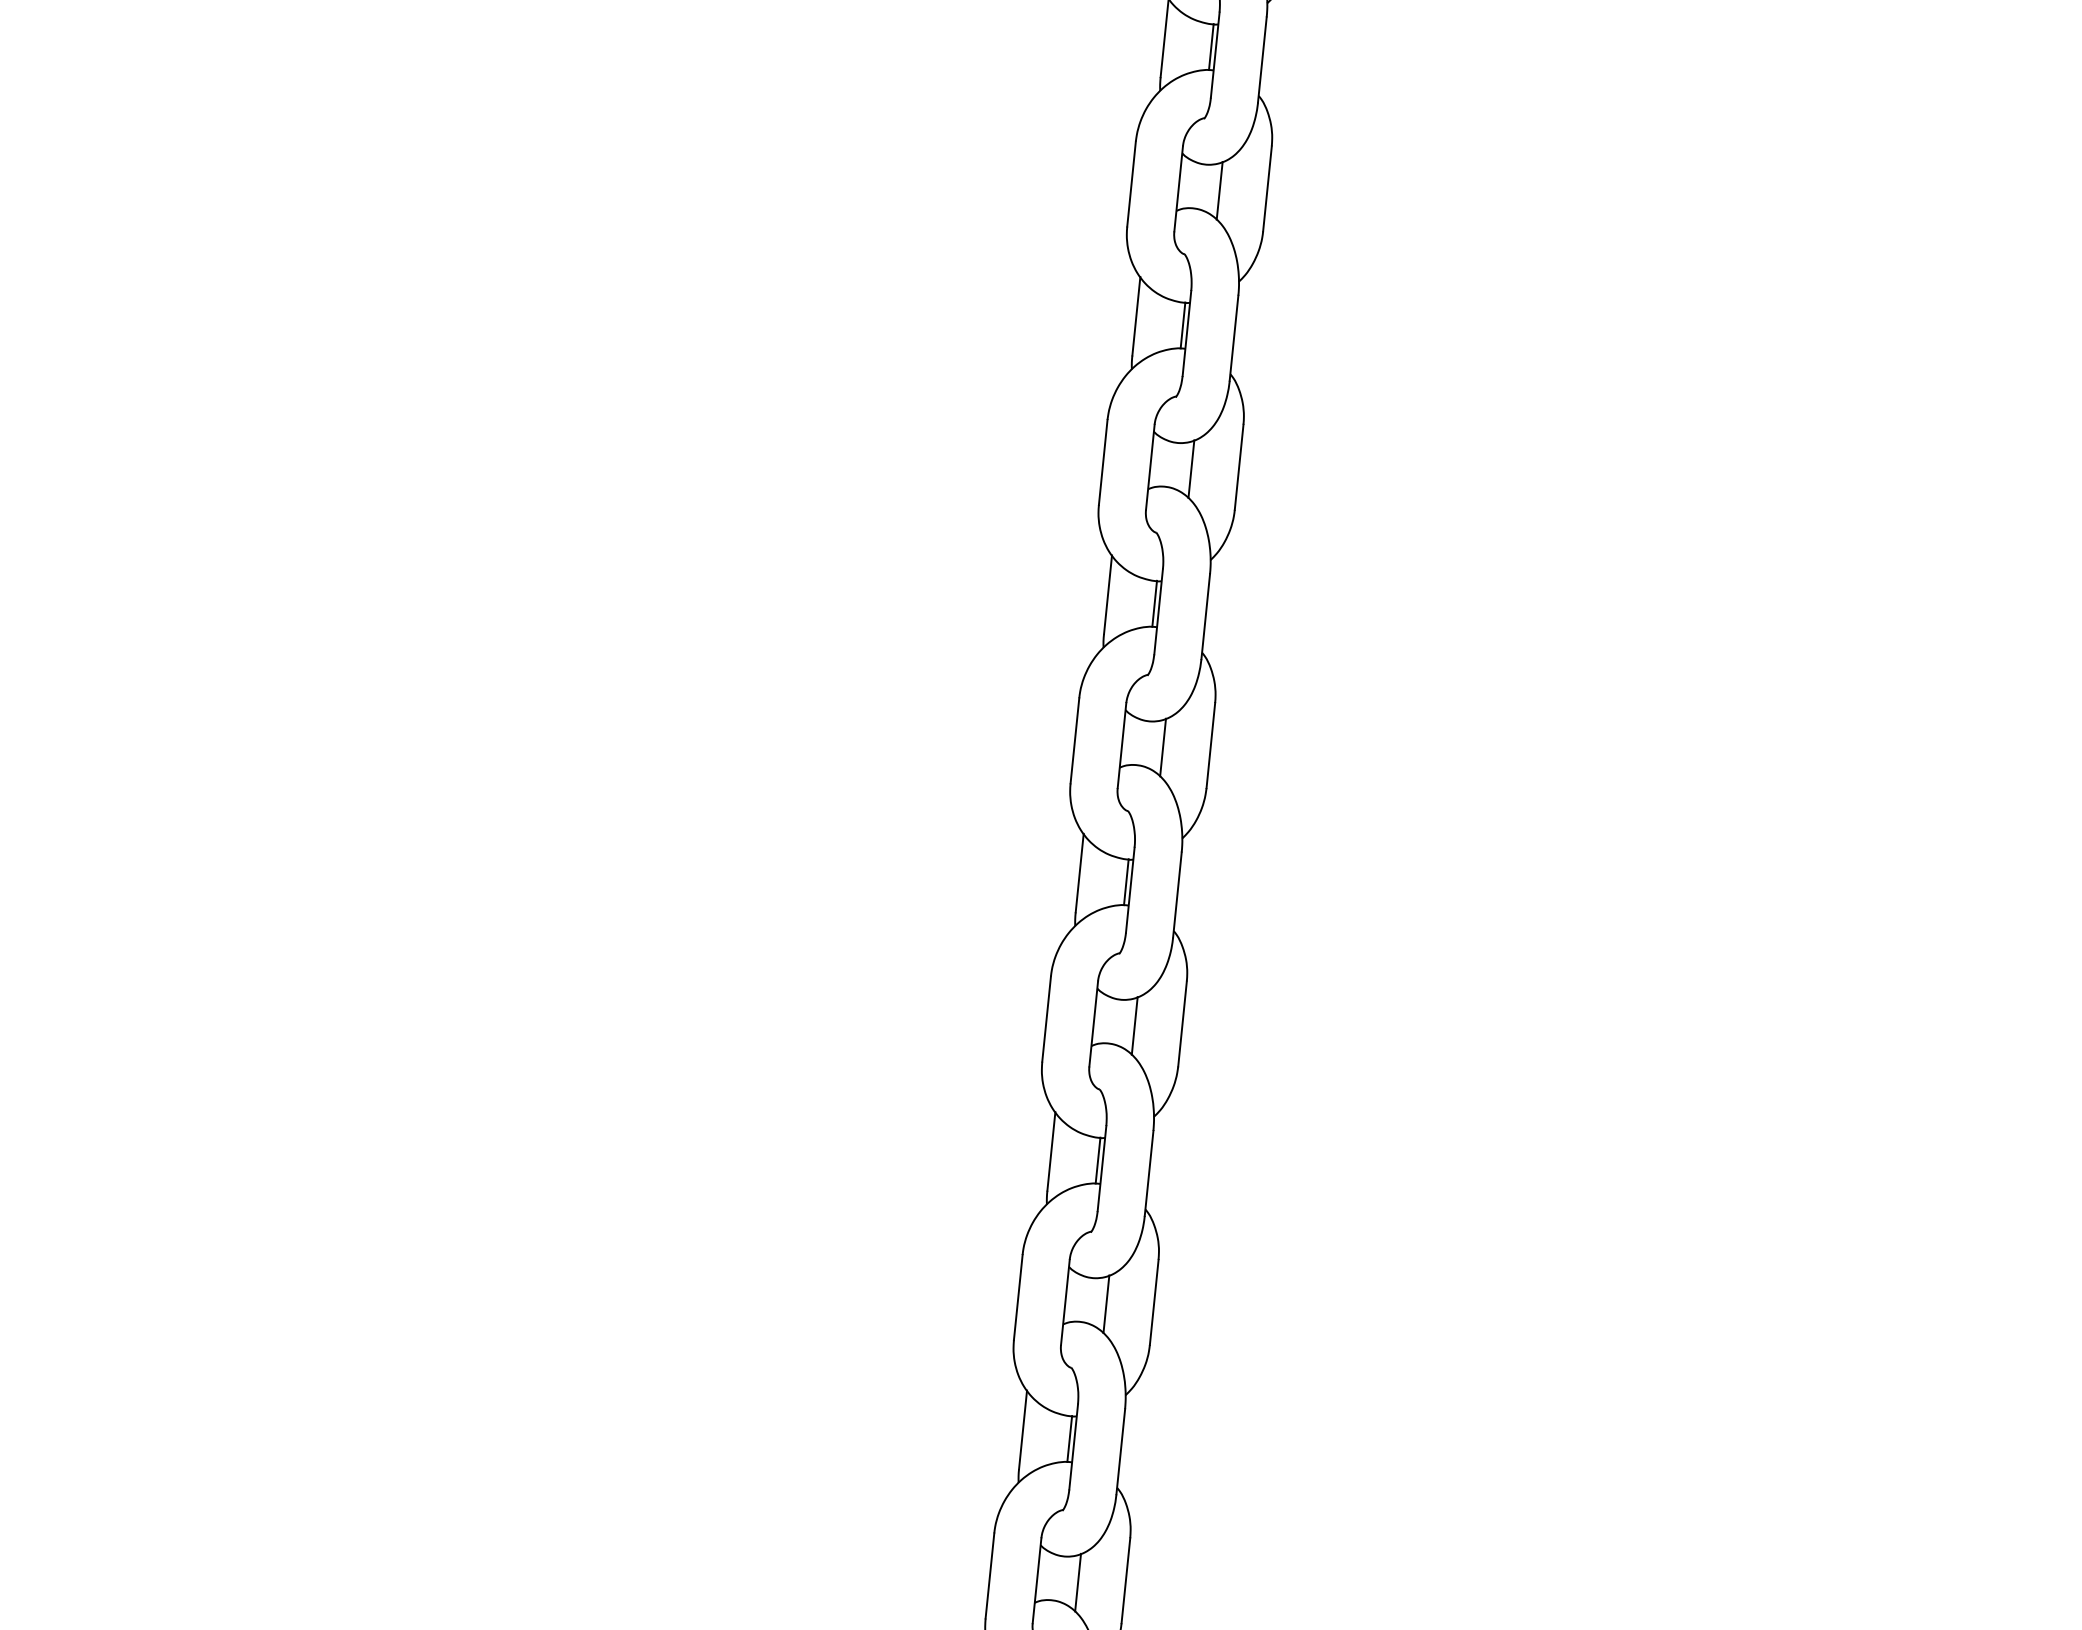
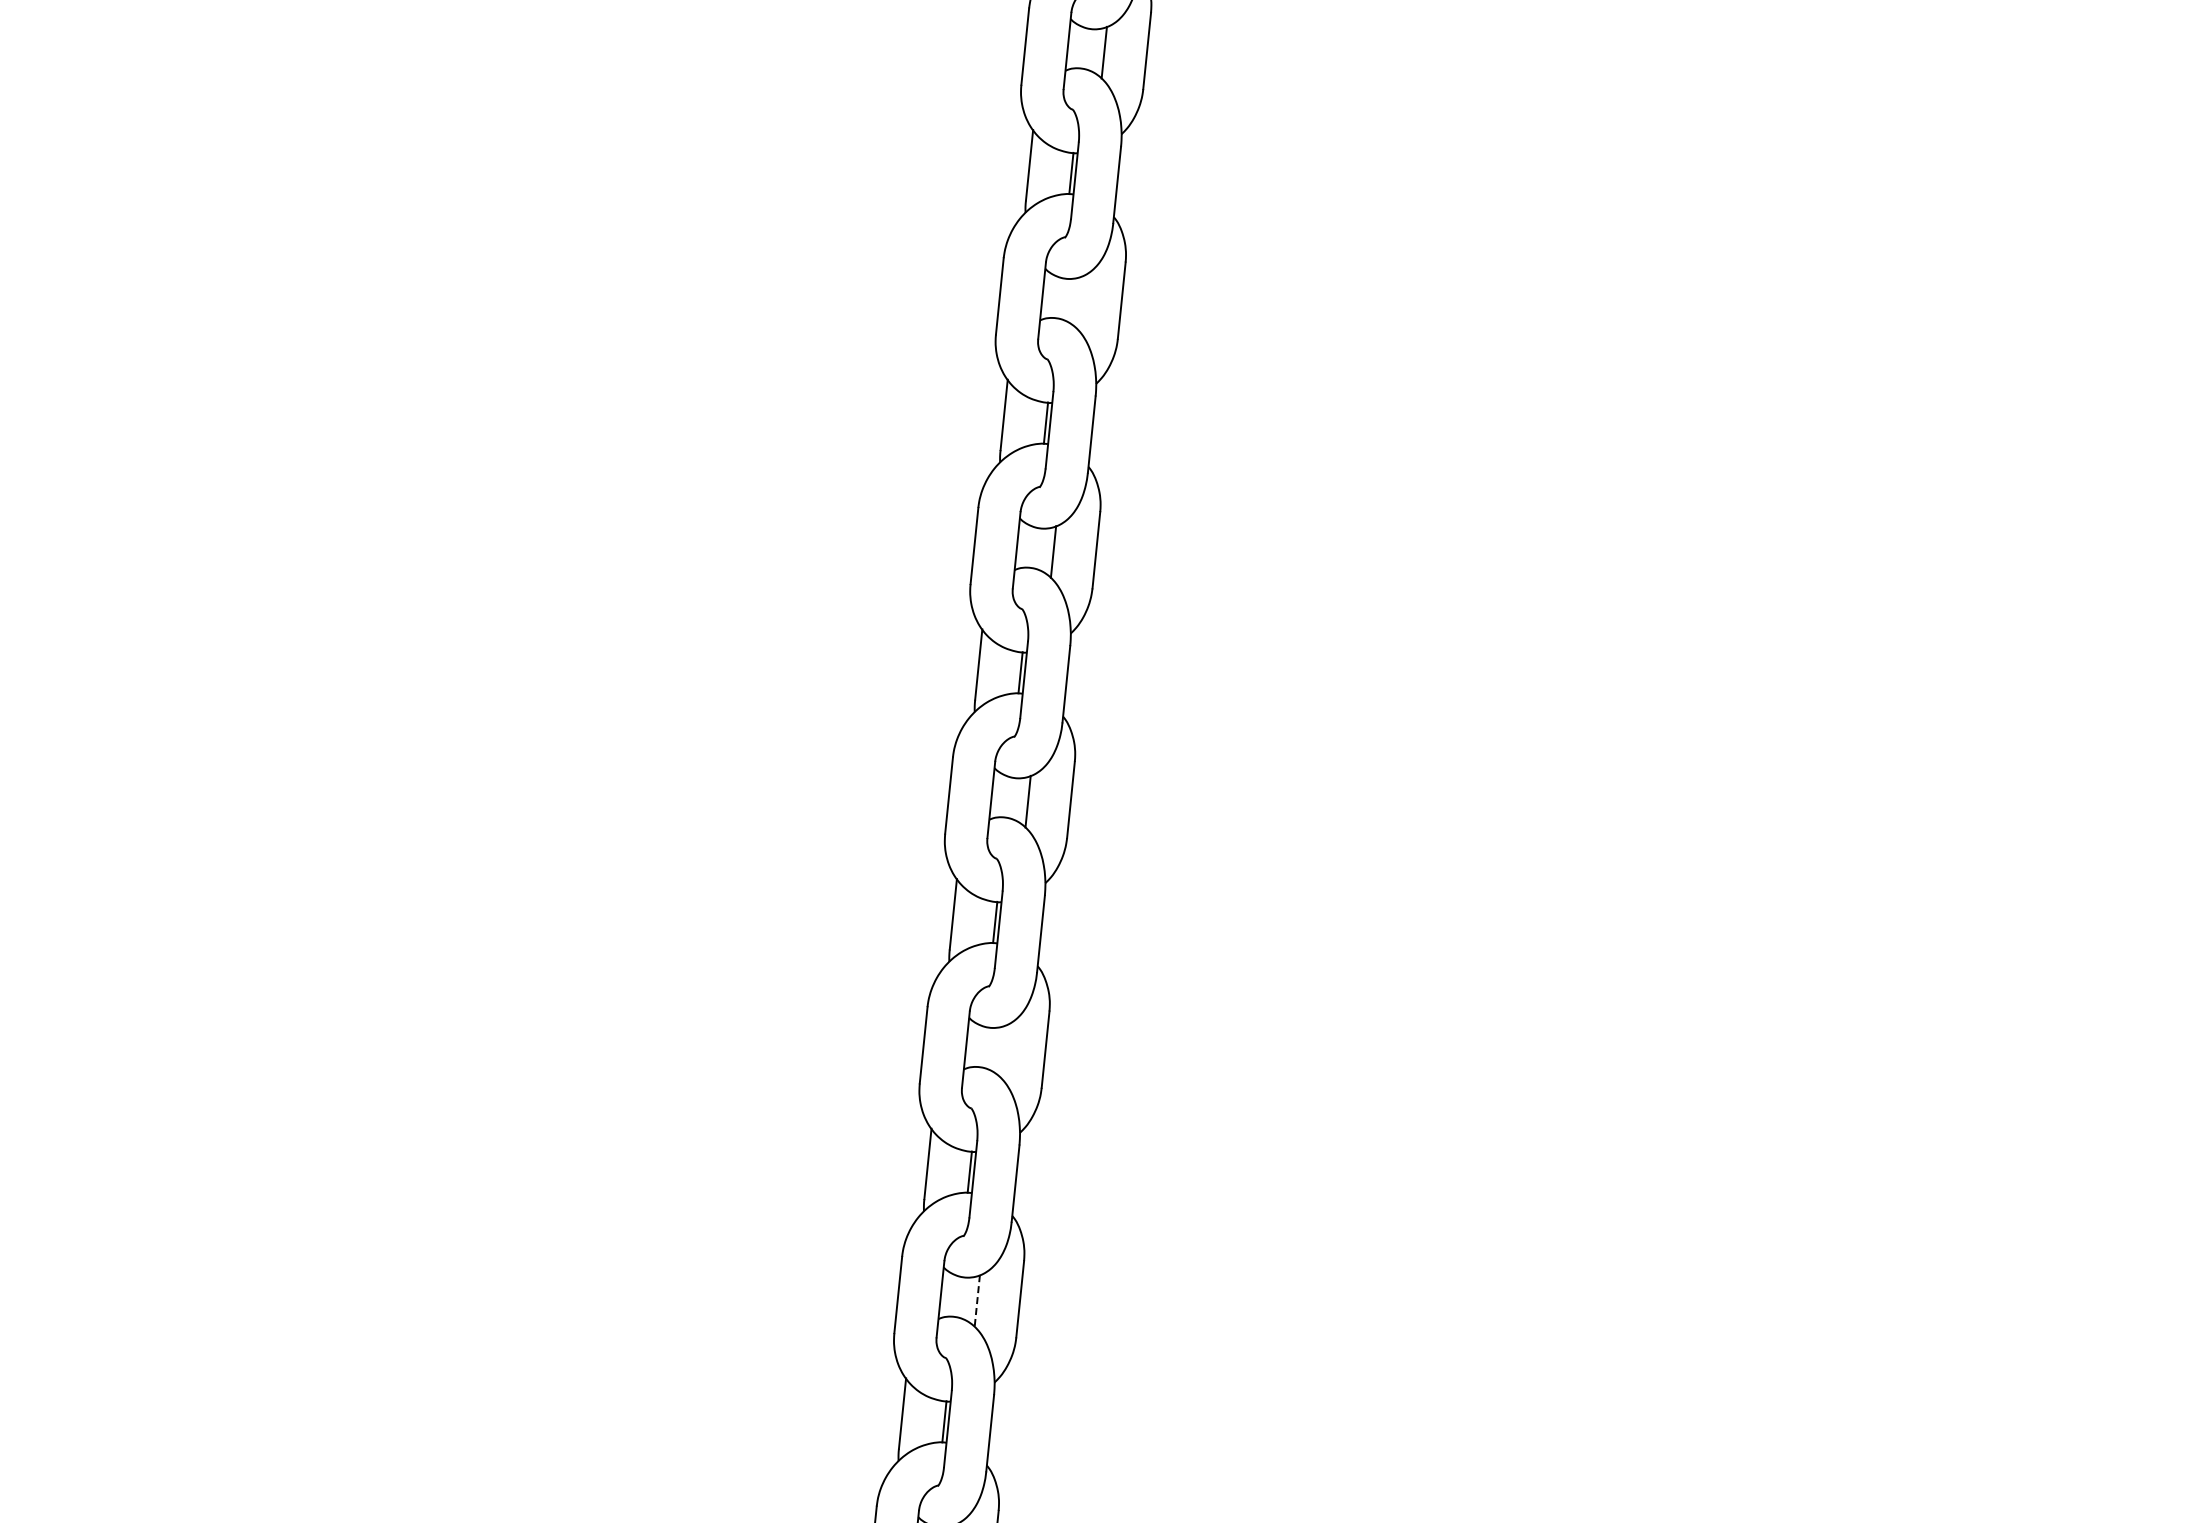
line: (1190, 469) -> (1078, 302), removed
line: (1106, 1304) -> (1002, 1051), removed
line: (1078, 1583) -> (977, 1301), solid -> dashed

